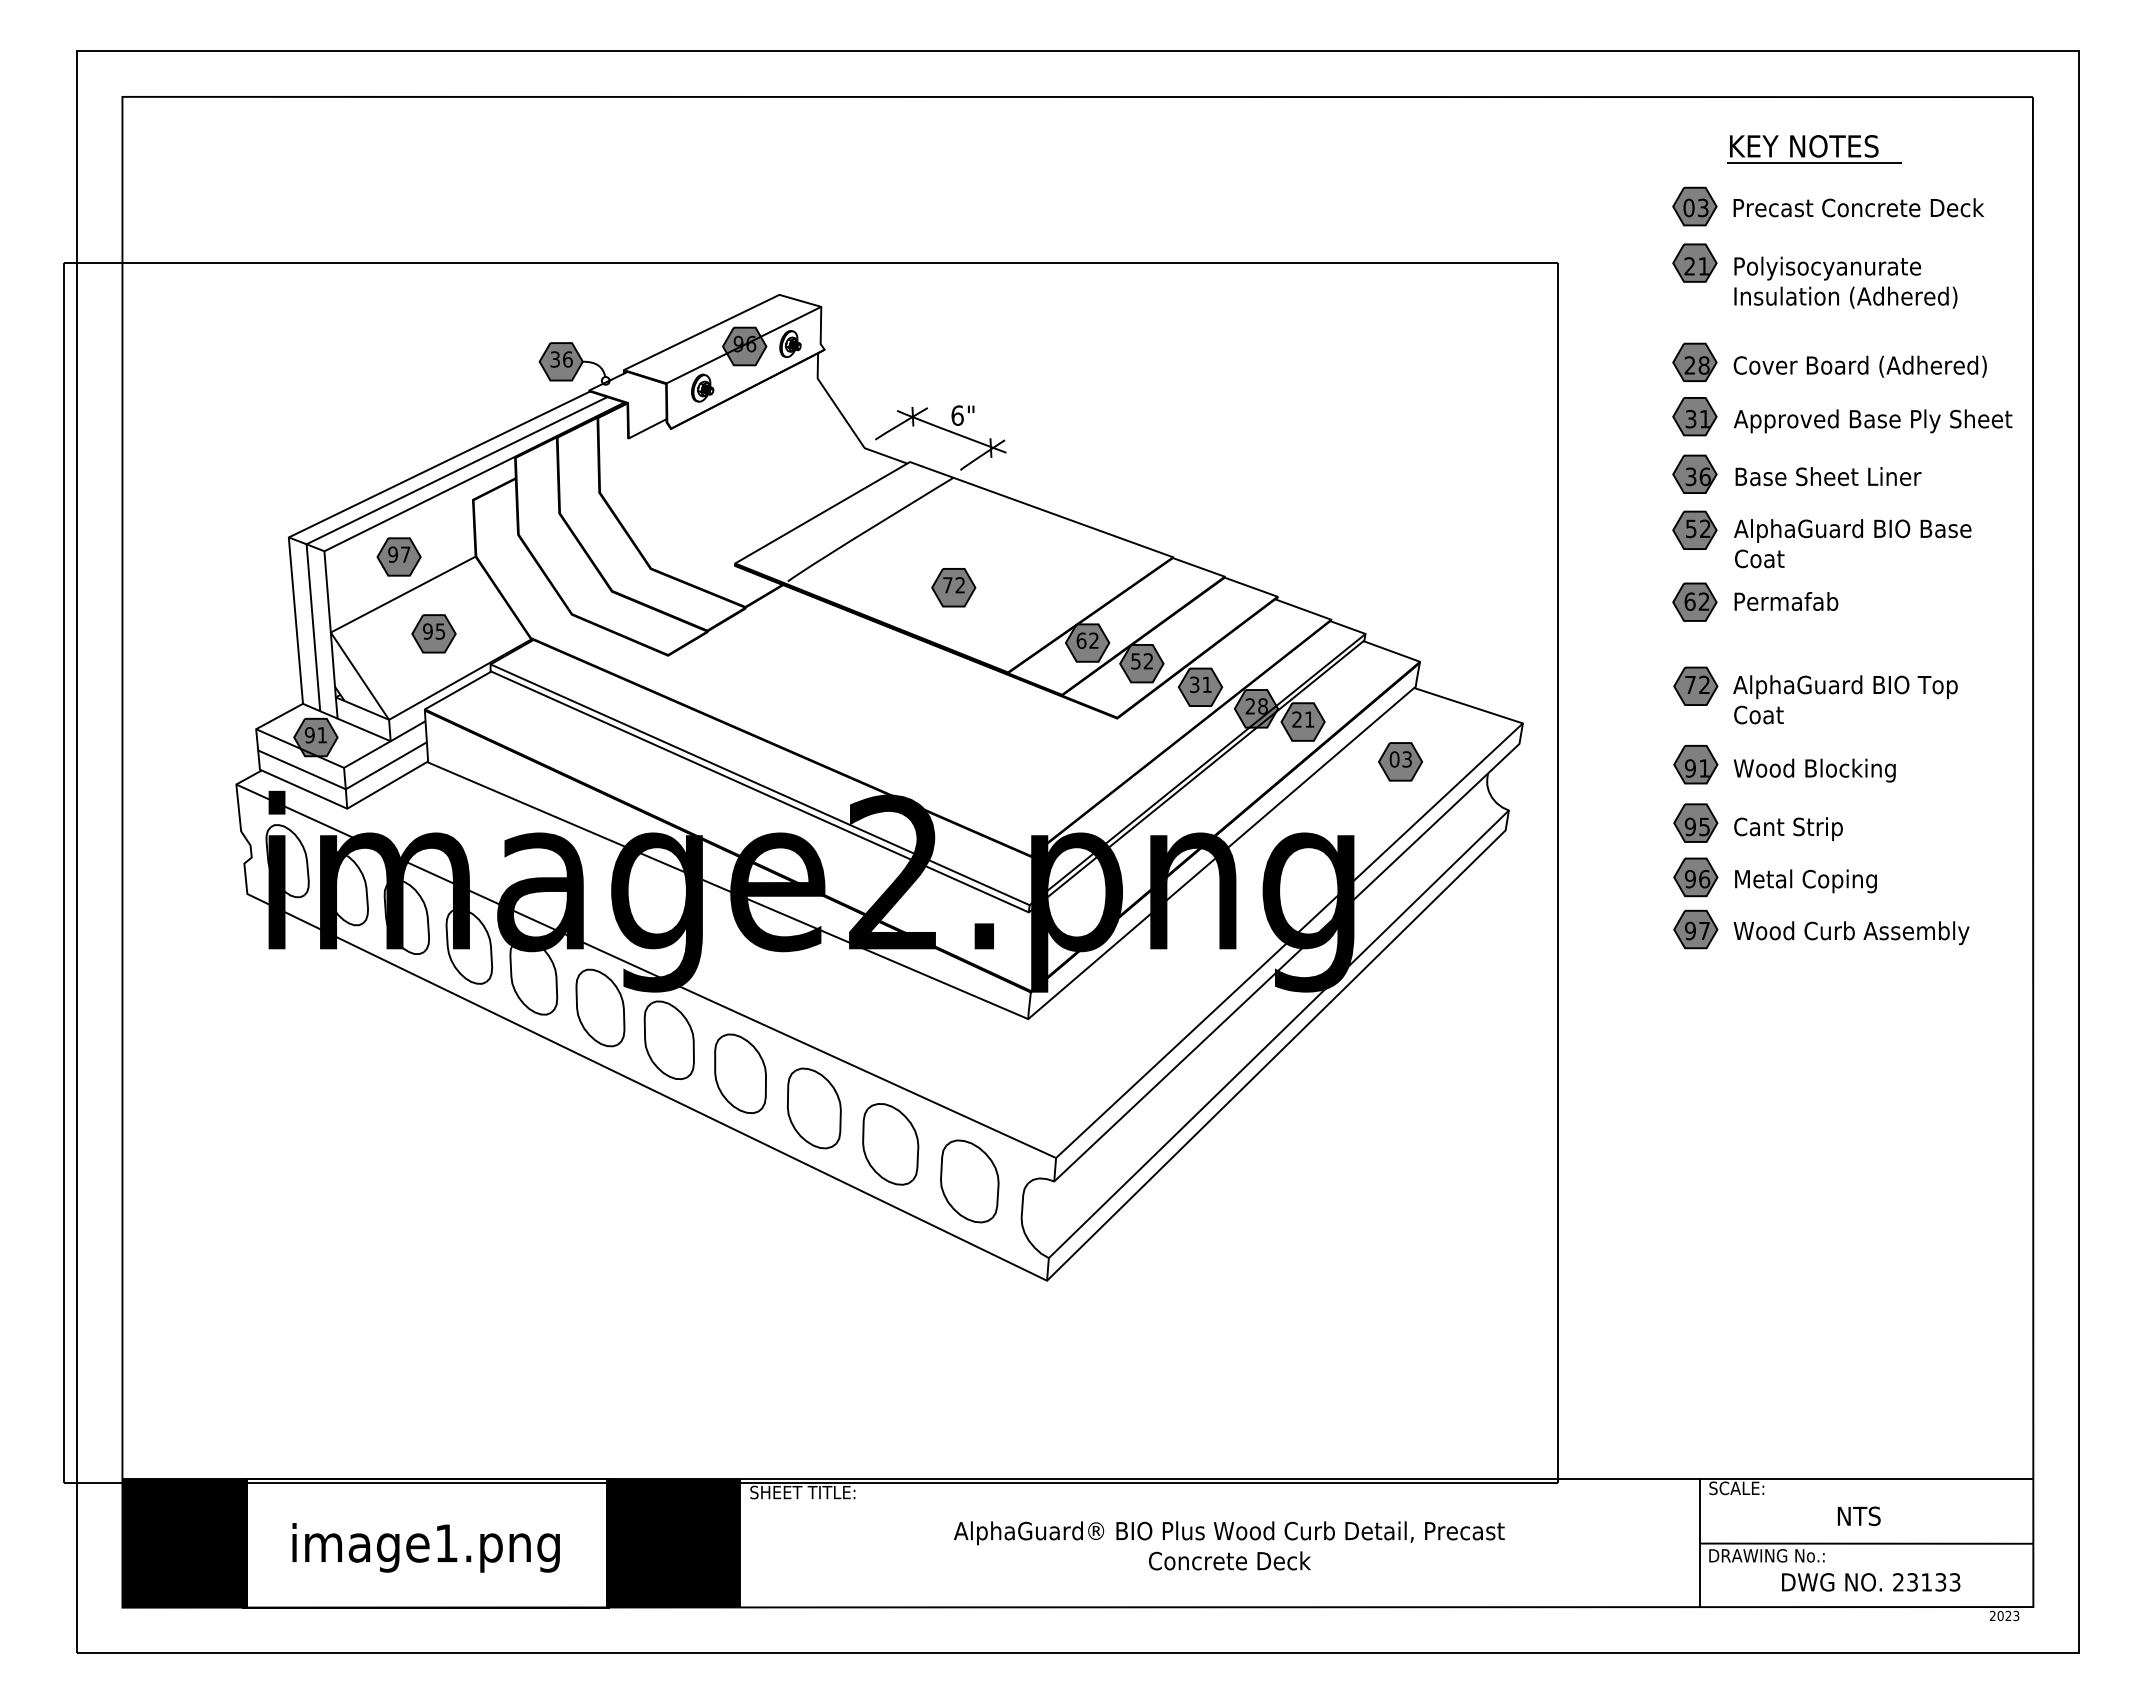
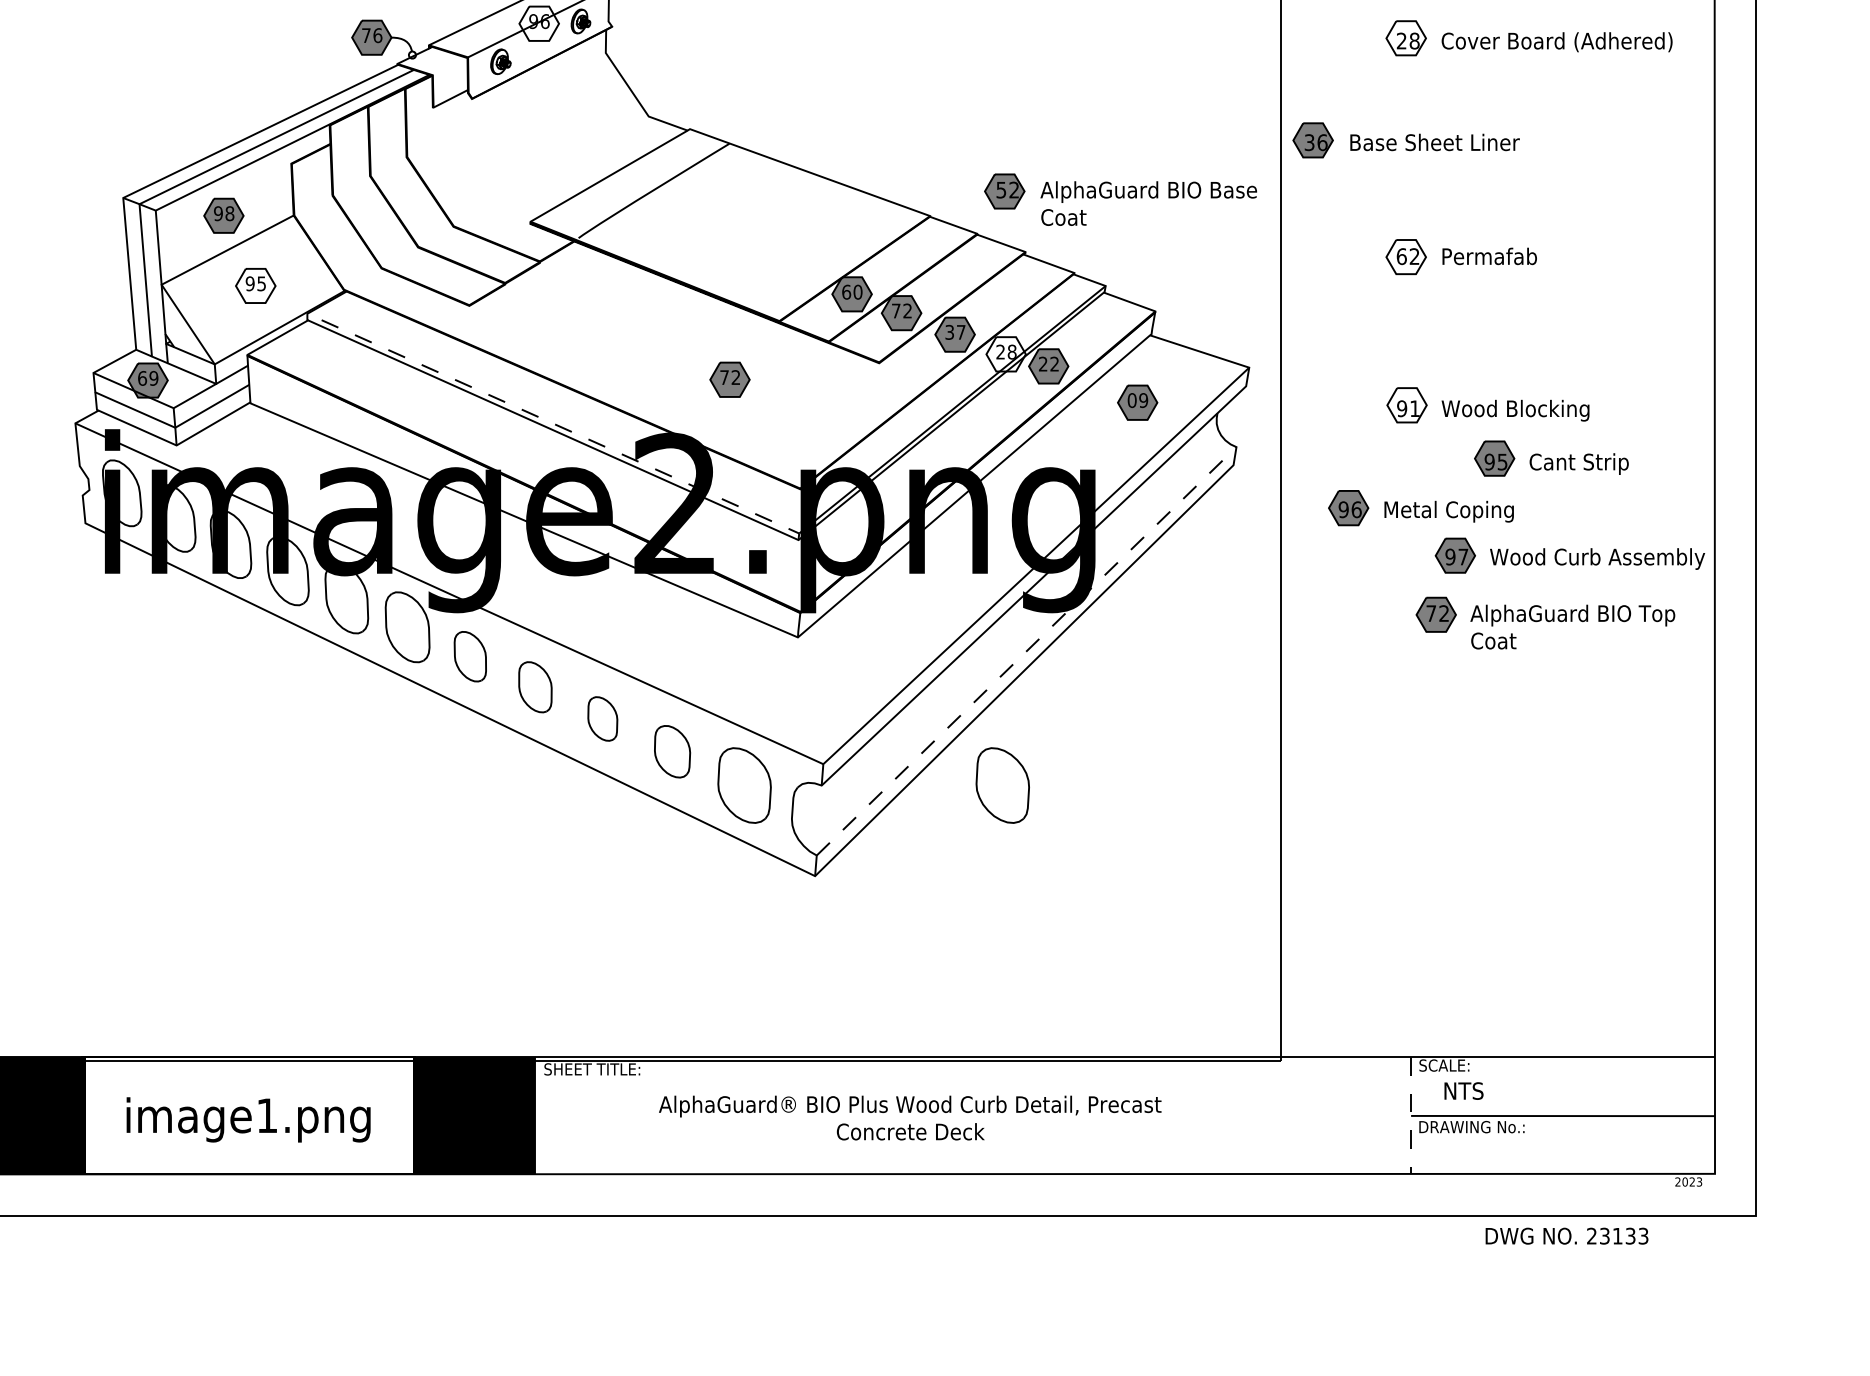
fill: (744, 346) -> (539, 23), removed
text: (554, 359) -> (365, 35), 36 -> 76
fill: (1694, 362) -> (1405, 38), removed
part: (1842, 416) -> (1540, 87), removed
part: (941, 429) -> (718, 99), removed
part: (1796, 473) -> (1405, 139), moved
part: (1821, 539) -> (1120, 199), moved
text: (405, 554) -> (229, 213), 97 -> 98
part: (953, 587) -> (729, 379), moved
fill: (1694, 601) -> (1405, 256), removed
fill: (433, 633) -> (255, 285), removed
text: (1093, 640) -> (857, 292), 62 -> 60
text: (1135, 661) -> (895, 311), 52 -> 72
text: (1206, 684) -> (960, 332), 31 -> 37
part: (1815, 695) -> (1545, 623), moved
fill: (1256, 708) -> (1006, 354), removed
text: (1309, 719) -> (1054, 364), 21 -> 22
text: (316, 735) -> (148, 378), 91 -> 69
text: (1406, 759) -> (1143, 400), 03 -> 09
fill: (1695, 764) -> (1406, 405), removed
line: (764, 786) -> (557, 425), solid -> dashed
part: (1757, 822) -> (1550, 458), moved
part: (1774, 877) -> (1420, 508), moved
part: (1821, 929) -> (1570, 555), moved
line: (1278, 1034) -> (1026, 651), solid -> dashed
part: (668, 1039) -> (469, 656), size x0.7
part: (740, 1073) -> (535, 687), size x0.7
part: (814, 1108) -> (602, 719), size x0.6
part: (890, 1144) -> (672, 751), size x0.7
part: (1252, 1181) -> (1002, 785), added
text: (1858, 1515) -> (1463, 1090), moved
line: (1700, 1543) -> (1411, 1115), solid -> dashed
text: (1229, 1545) -> (910, 1117), moved
text: (1871, 1582) -> (1567, 1236), moved

